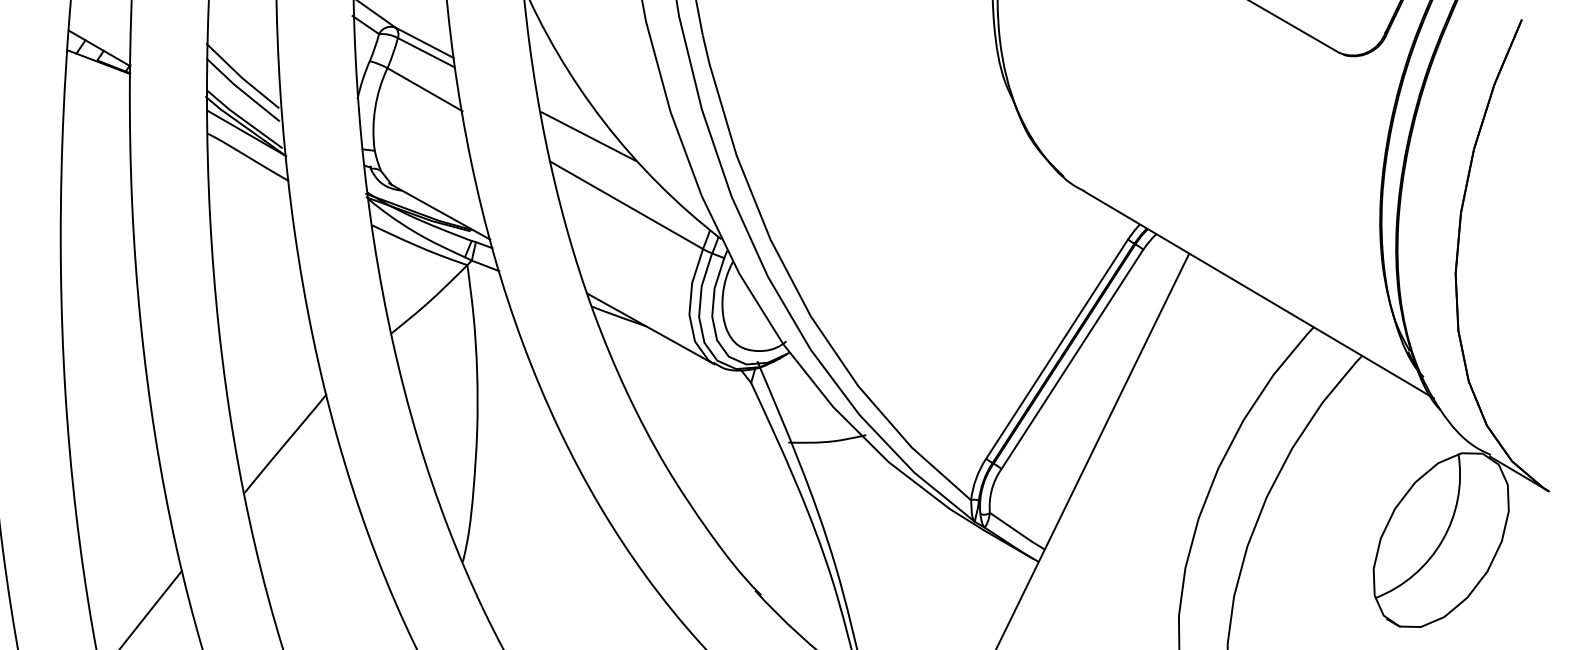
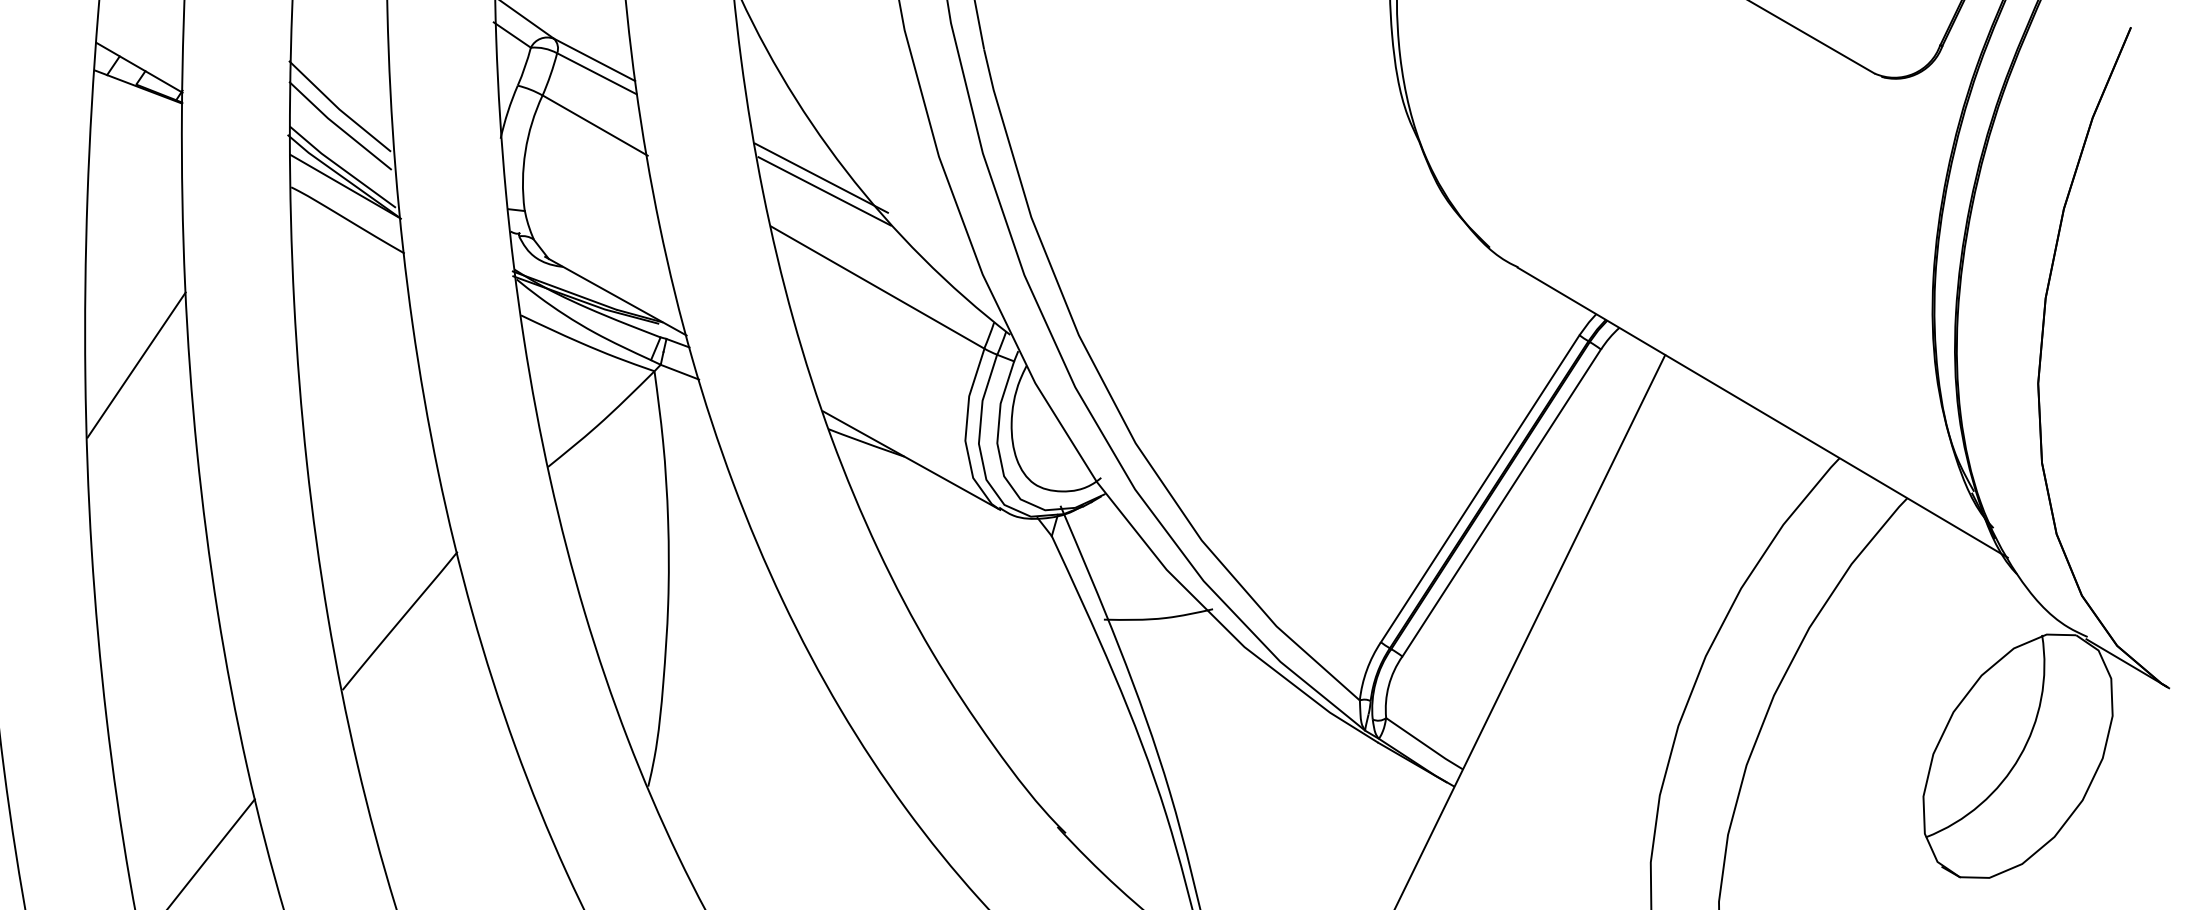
line: (586, 126) -> (821, 177), added
line: (97, 260) -> (136, 364), added

